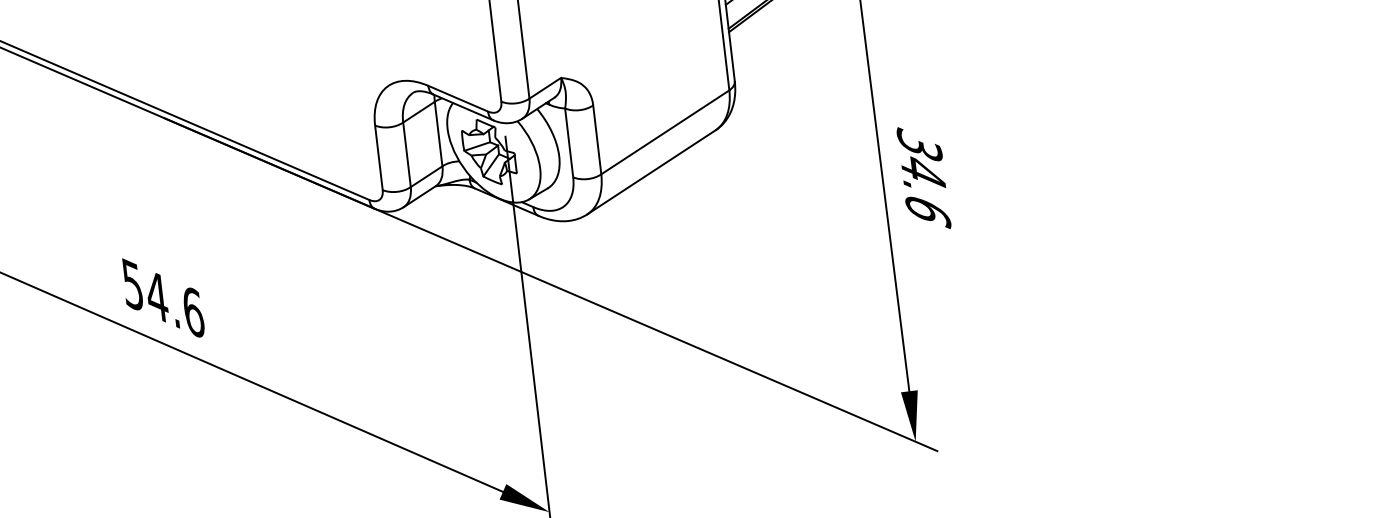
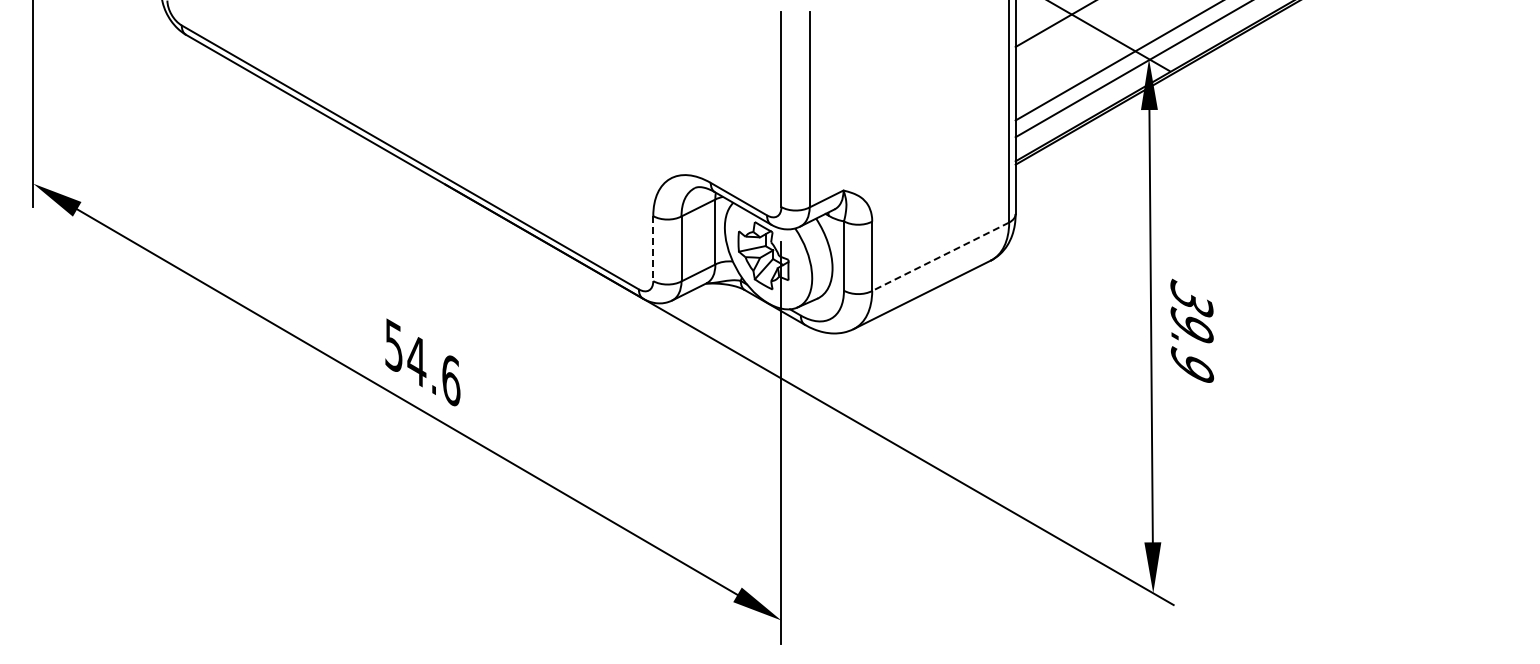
line: (665, 132) -> (940, 256), solid -> dashed
line: (379, 158) -> (653, 249), solid -> dashed
text: (925, 192) -> (1192, 346), 34.6 -> 39.9

